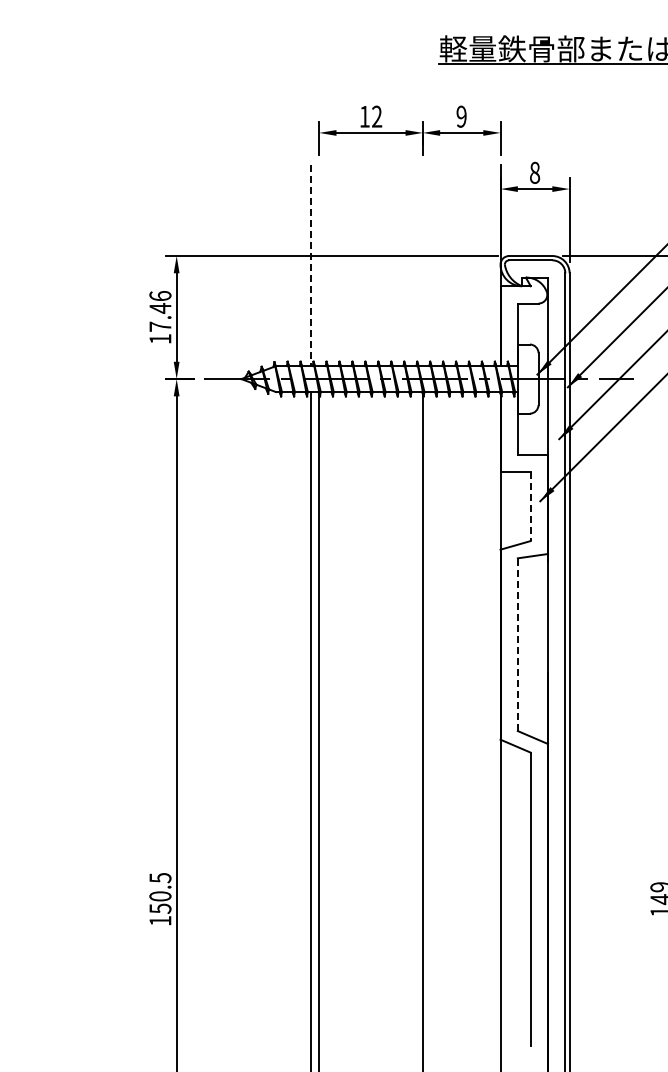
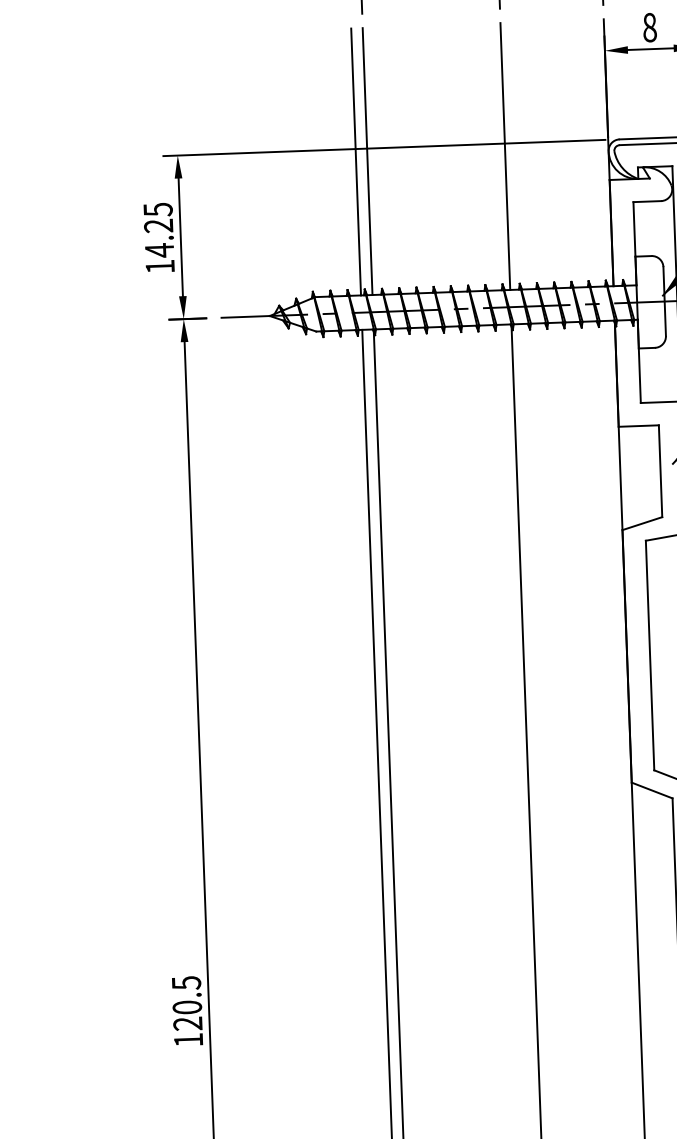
line: (319, 265) -> (368, 161), added
line: (422, 265) -> (504, 156), added
line: (310, 266) -> (356, 163), dashed -> solid
text: (160, 311) -> (158, 230), 17.46 -> 14.25
line: (530, 506) -> (660, 471), dashed -> solid
line: (517, 644) -> (649, 655), dashed -> solid
text: (160, 908) -> (188, 1023), 150.5 -> 120.5

